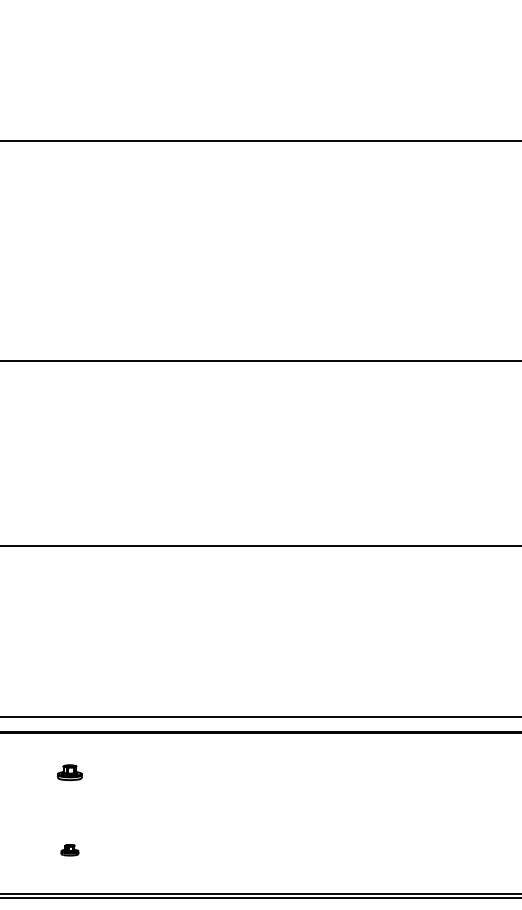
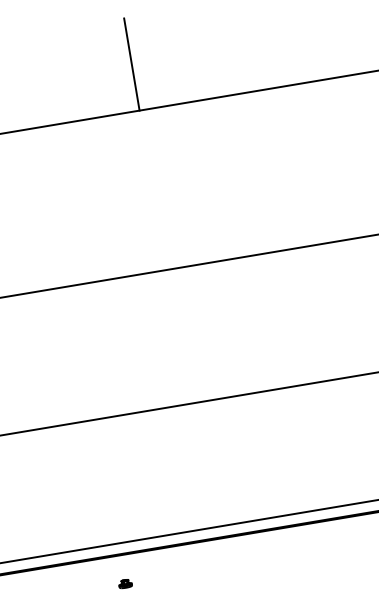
line: (195, 77) -> (132, 64), added
part: (69, 772) -> (125, 583), size x0.71

